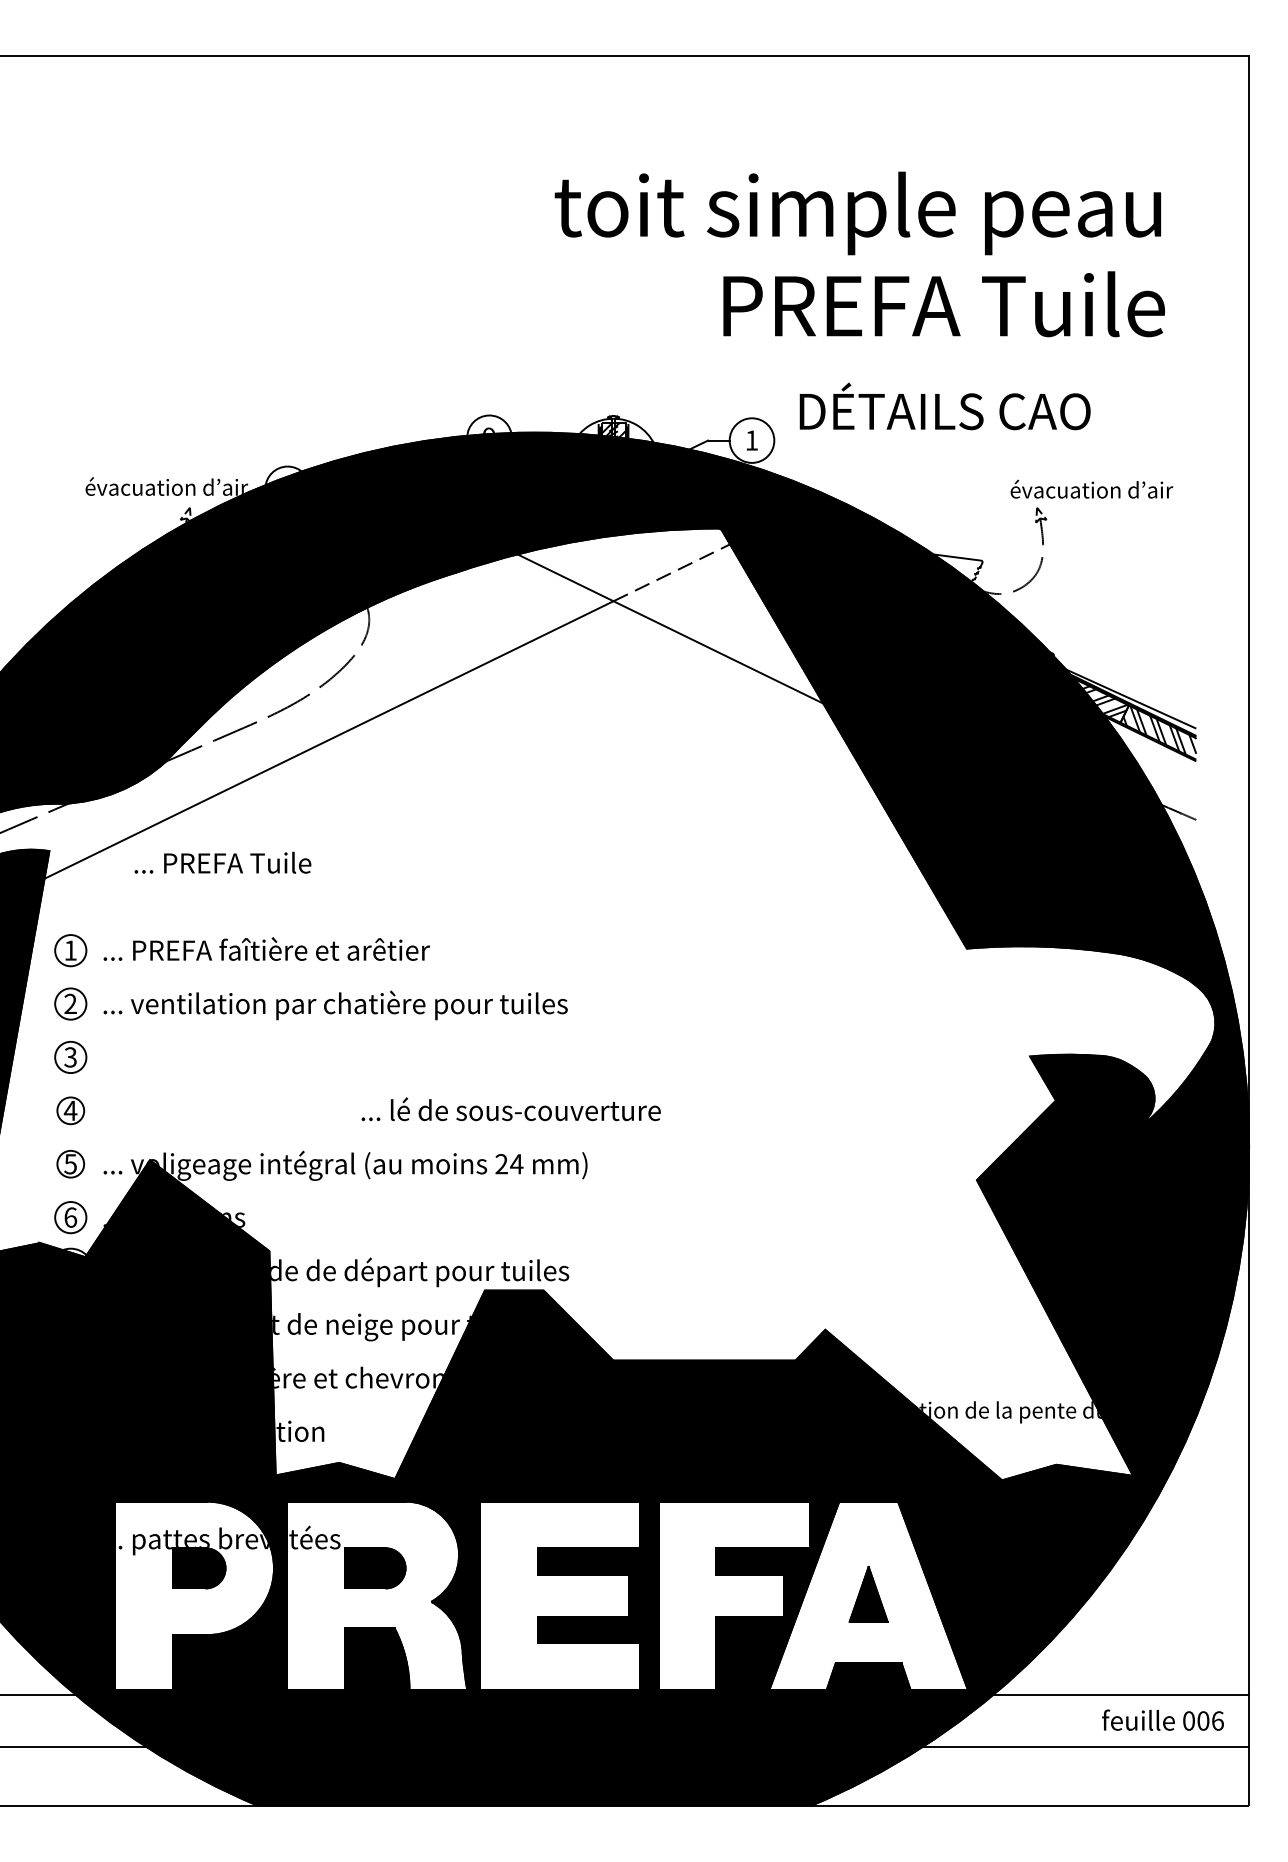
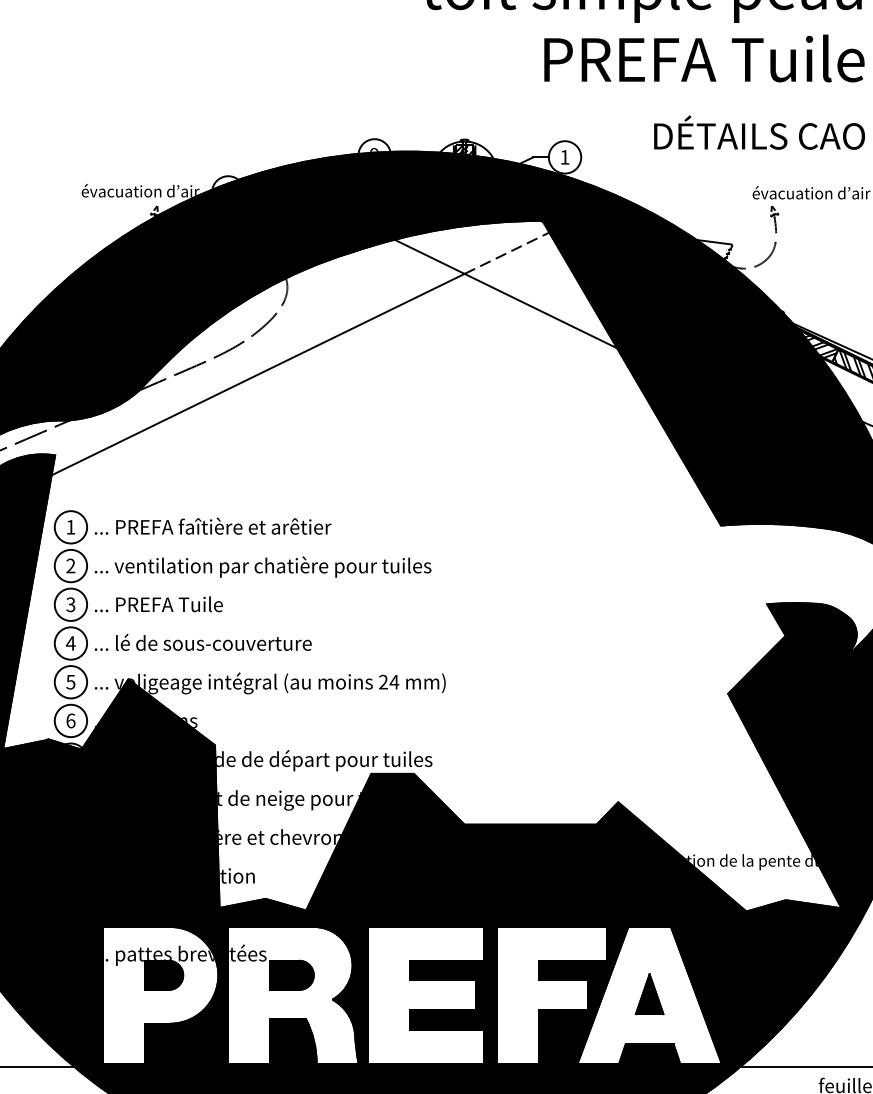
text: (944, 406) -> (759, 132), moved
text: (222, 862) -> (158, 604), moved
circle: (70, 950) -> (70, 527), size x1.43
circle: (70, 1003) -> (70, 565), size x1.43
circle: (70, 1057) -> (70, 604), size x1.43
text: (510, 1109) -> (202, 642), moved
circle: (70, 1110) -> (70, 643), size x1.67
circle: (70, 1163) -> (70, 681), size x1.67
circle: (70, 1217) -> (70, 720), size x1.43

